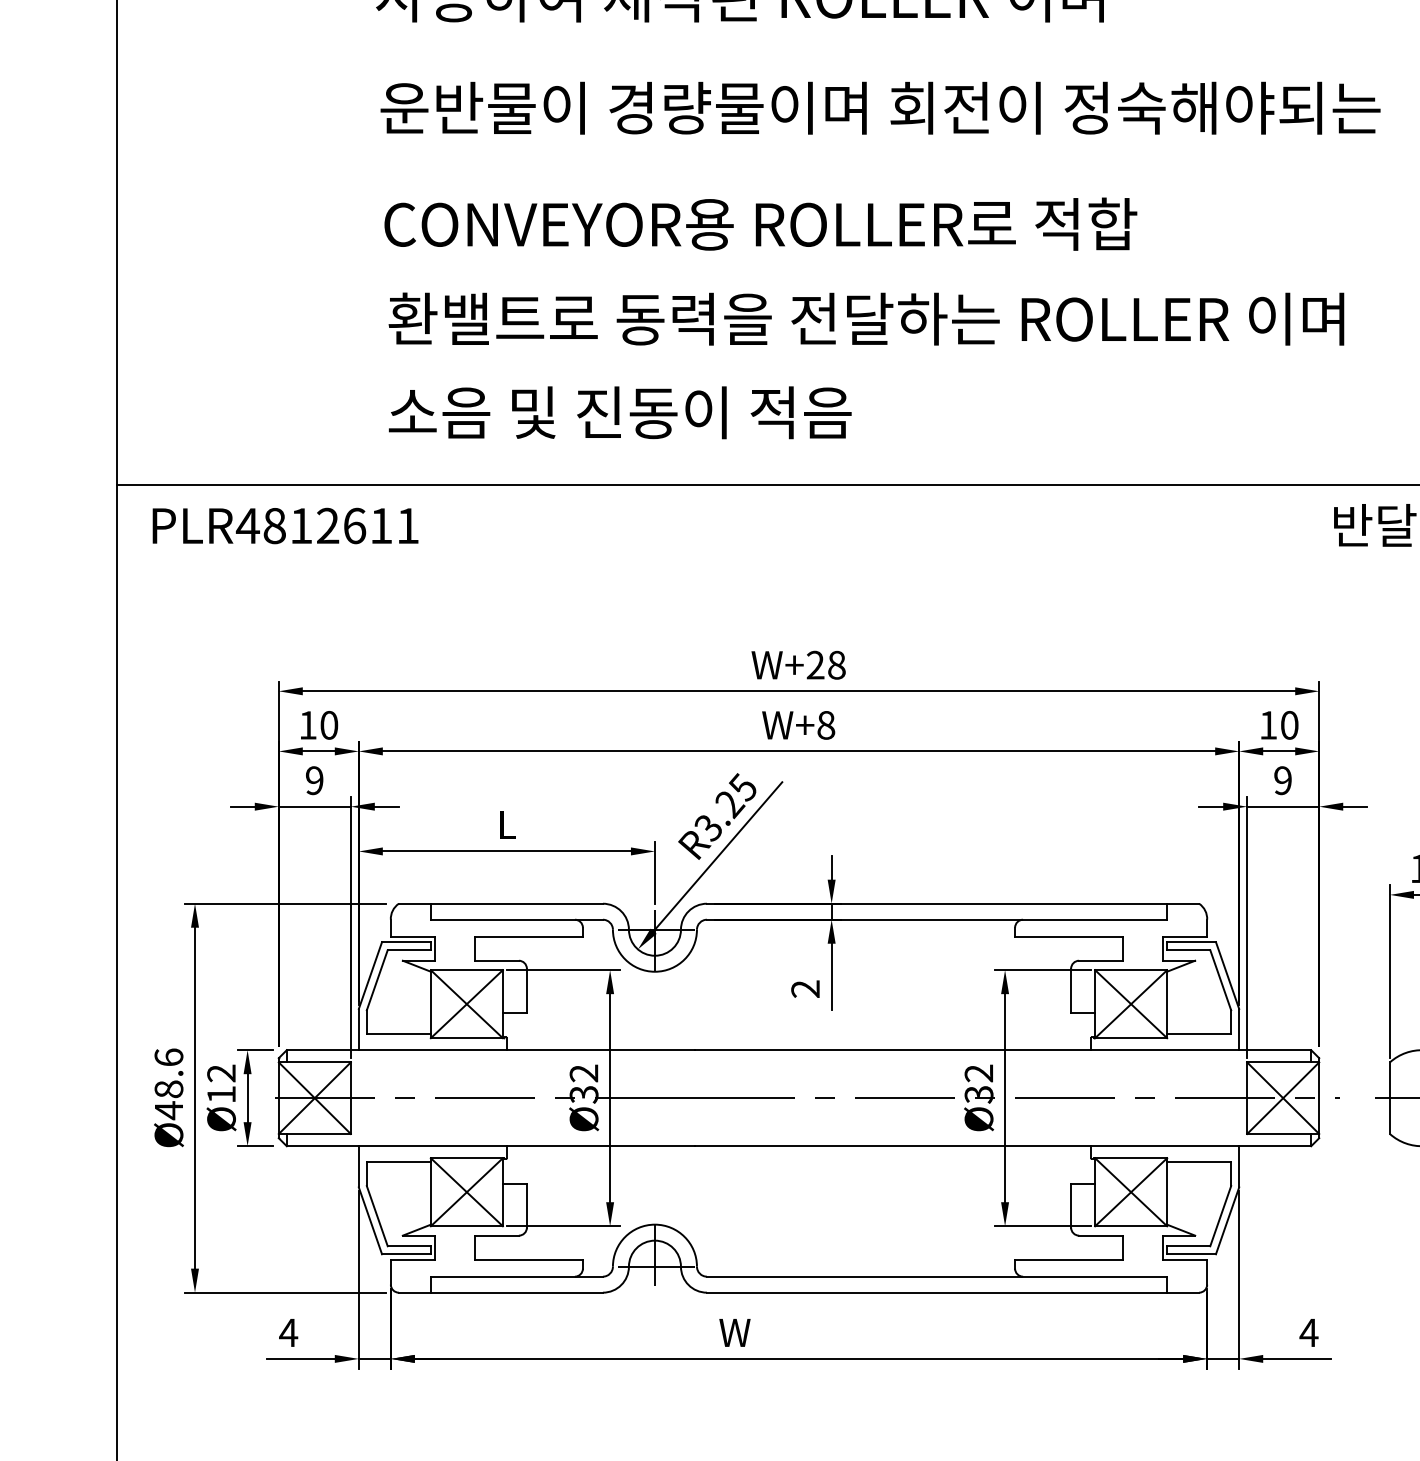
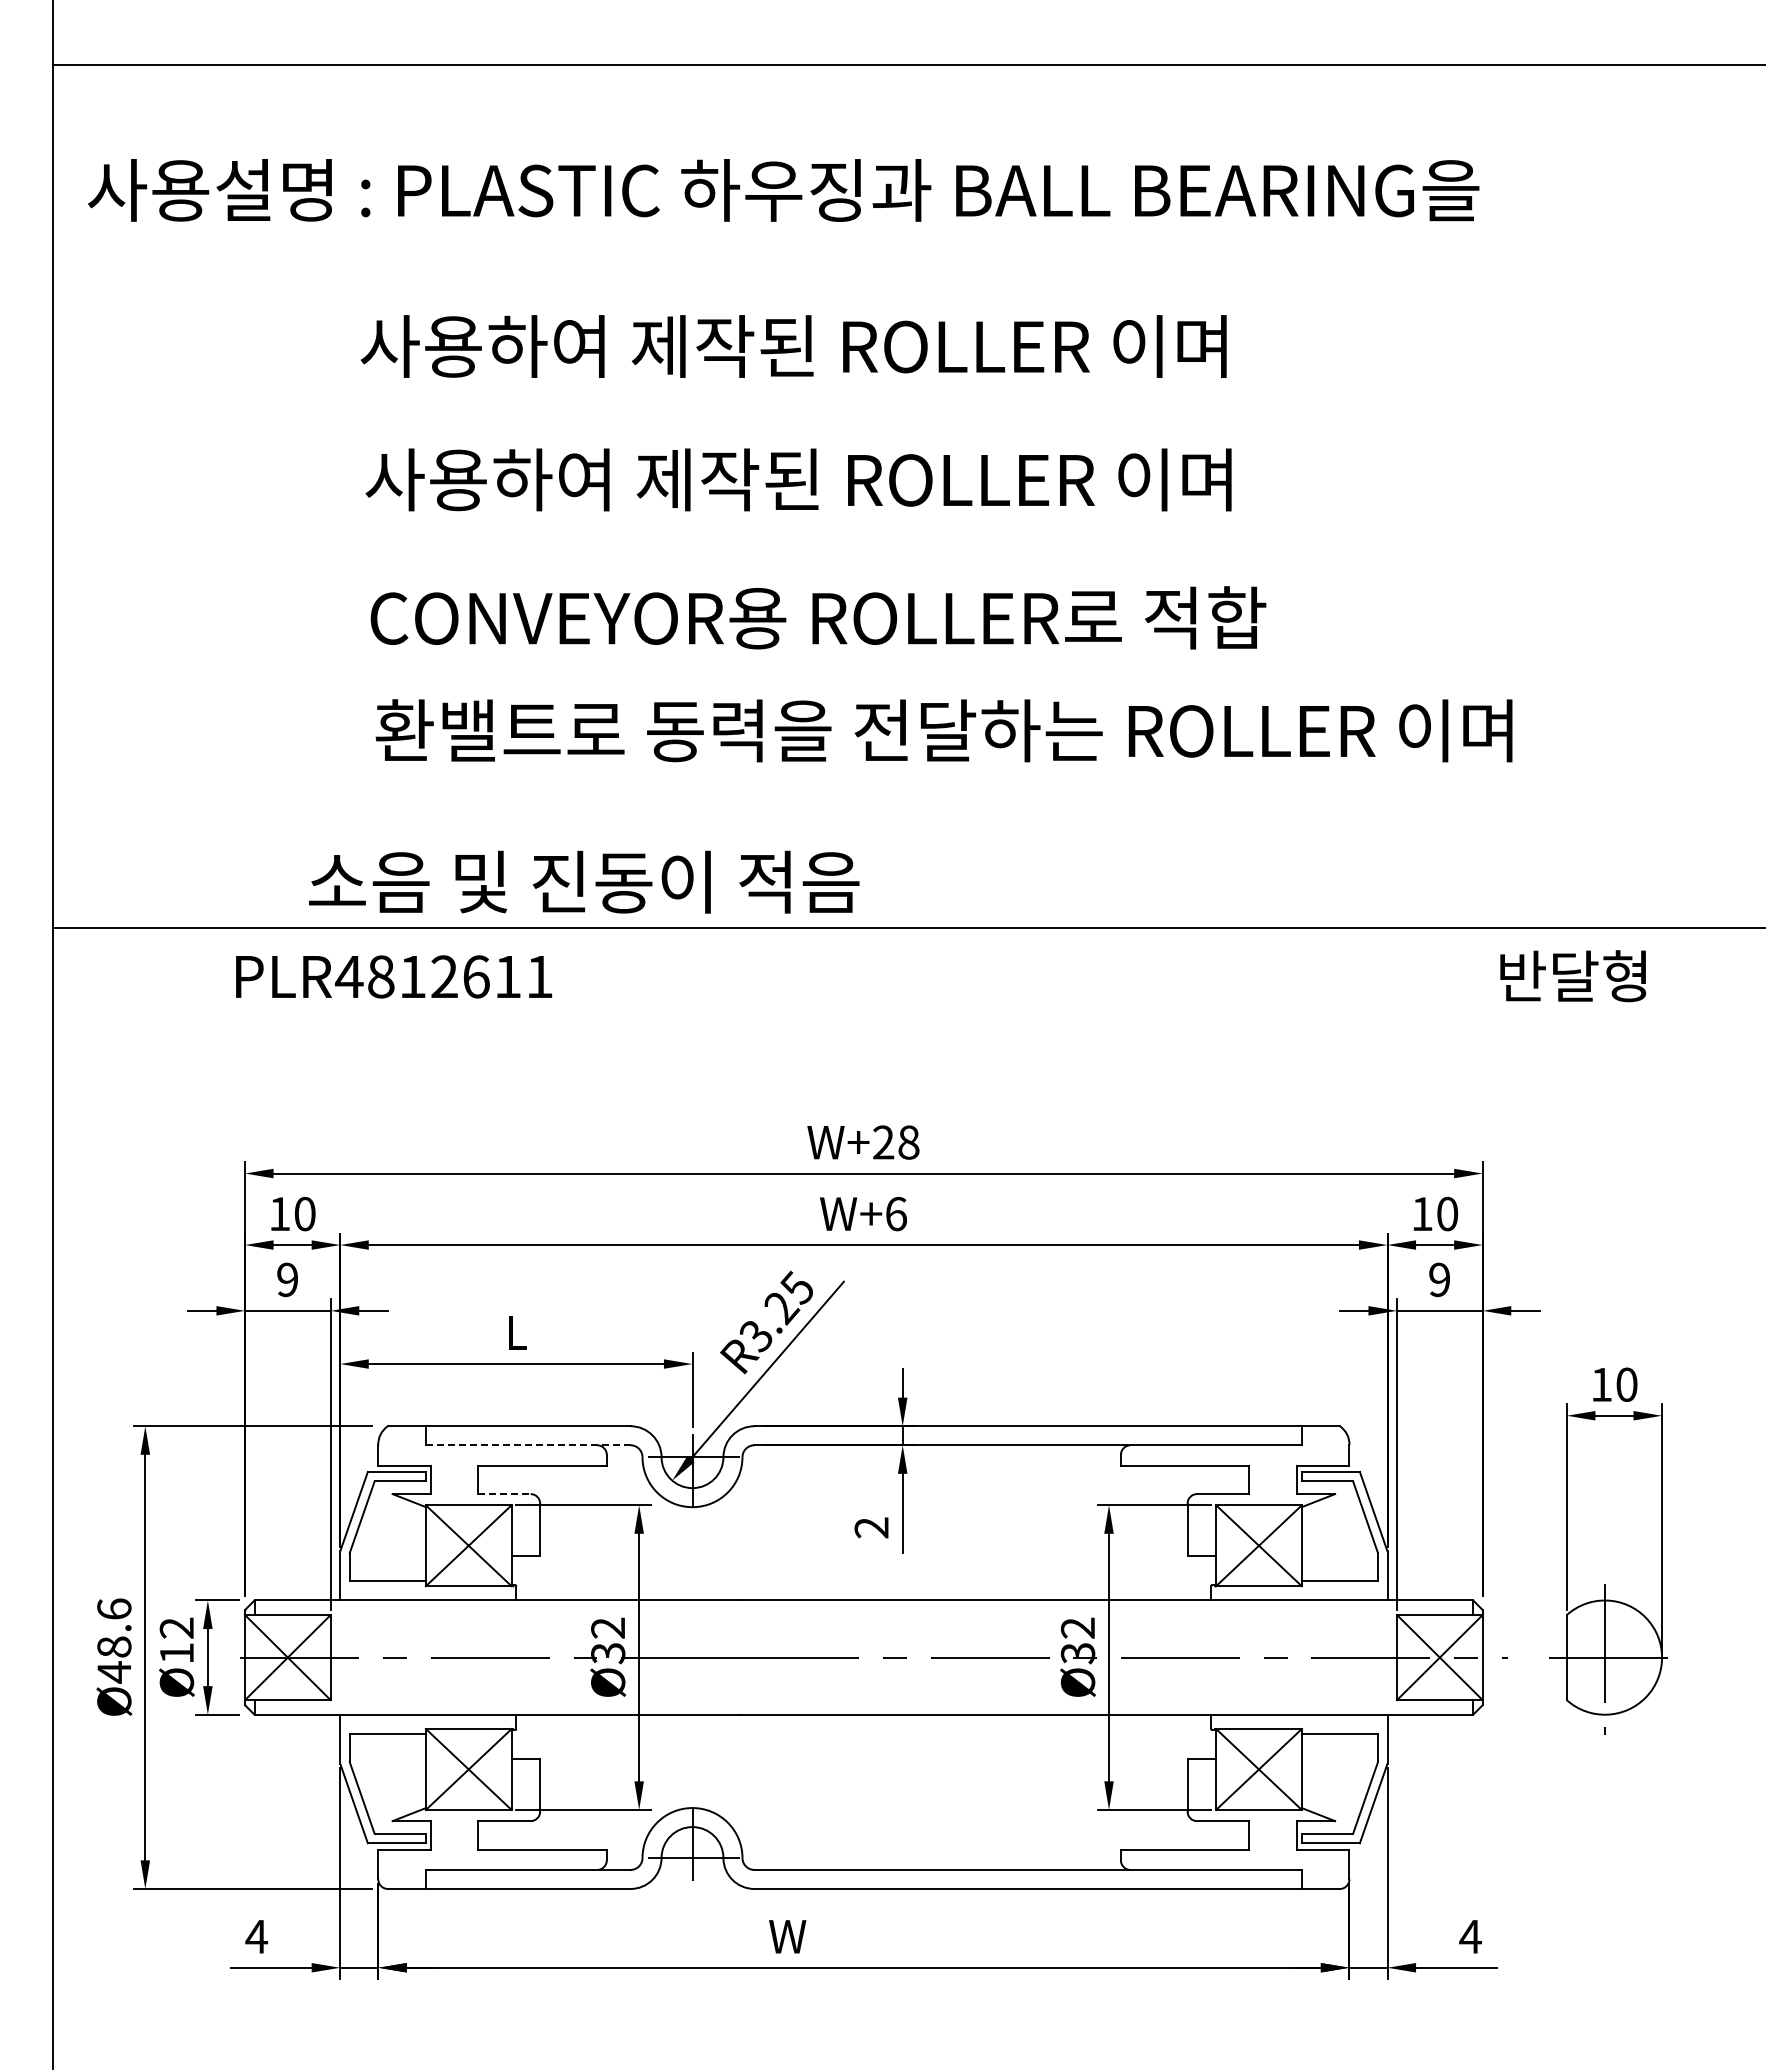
text: (880, 107) -> (960, 479), 운반물이 경량물이며 회전이 정숙해야되는 -> 사용하여 제작된 ROLLER 이며
text: (620, 412) -> (584, 881), moved
text: (285, 525) -> (394, 976), moved
text: (826, 724) -> (896, 1213), W+8 -> W+6
line: (517, 919) -> (528, 1445), solid -> dashed
line: (496, 961) -> (504, 1494), solid -> dashed

